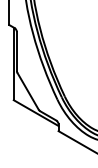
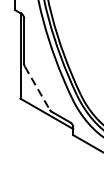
line: (28, 91) -> (37, 88), solid -> dashed

